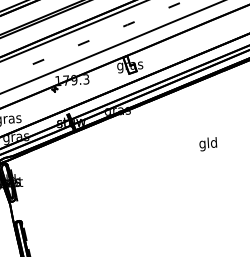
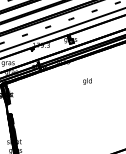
text: (208, 144) -> (87, 81), moved

